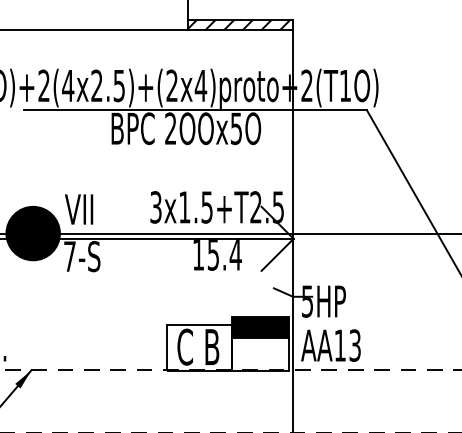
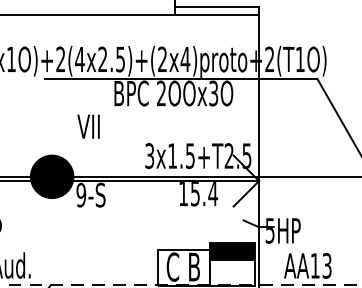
hatch: (238, 24) -> (215, 10), removed
text: (236, 128) -> (213, 93), 2OOx5O -> 2OOx3O
text: (79, 209) -> (88, 126), moved
text: (69, 256) -> (80, 195), 7-S -> 9-S
text: (330, 345) -> (307, 265), moved

